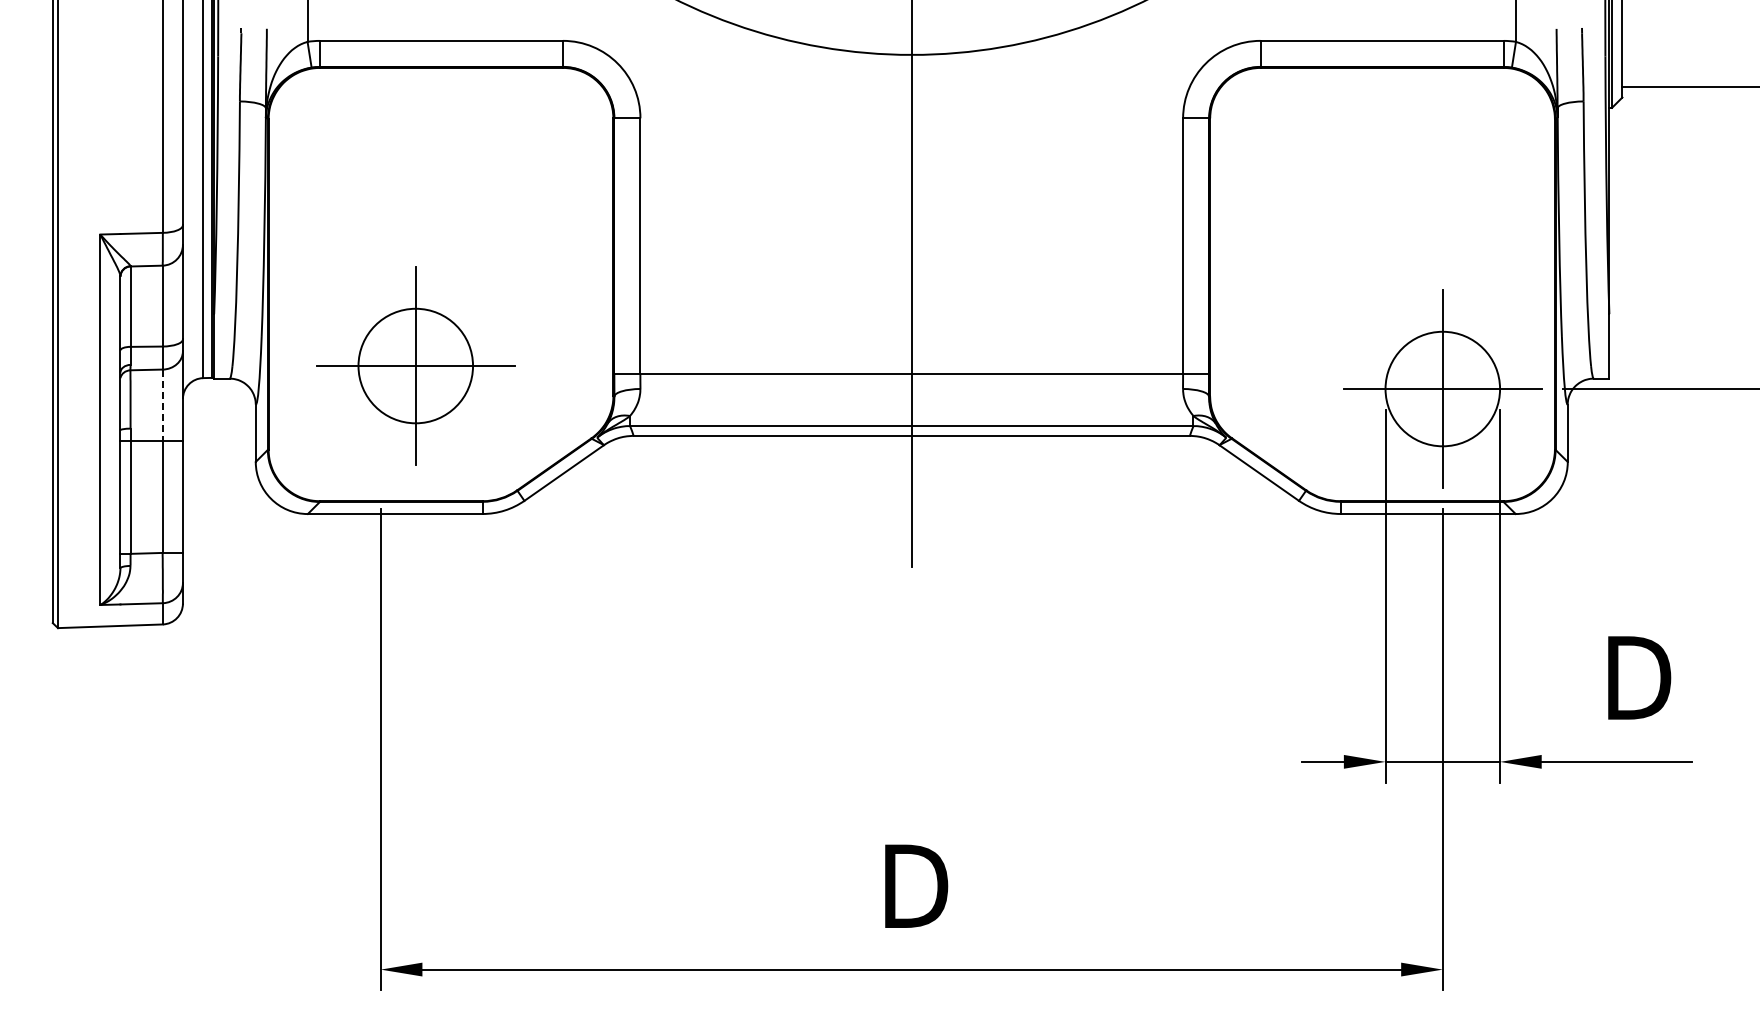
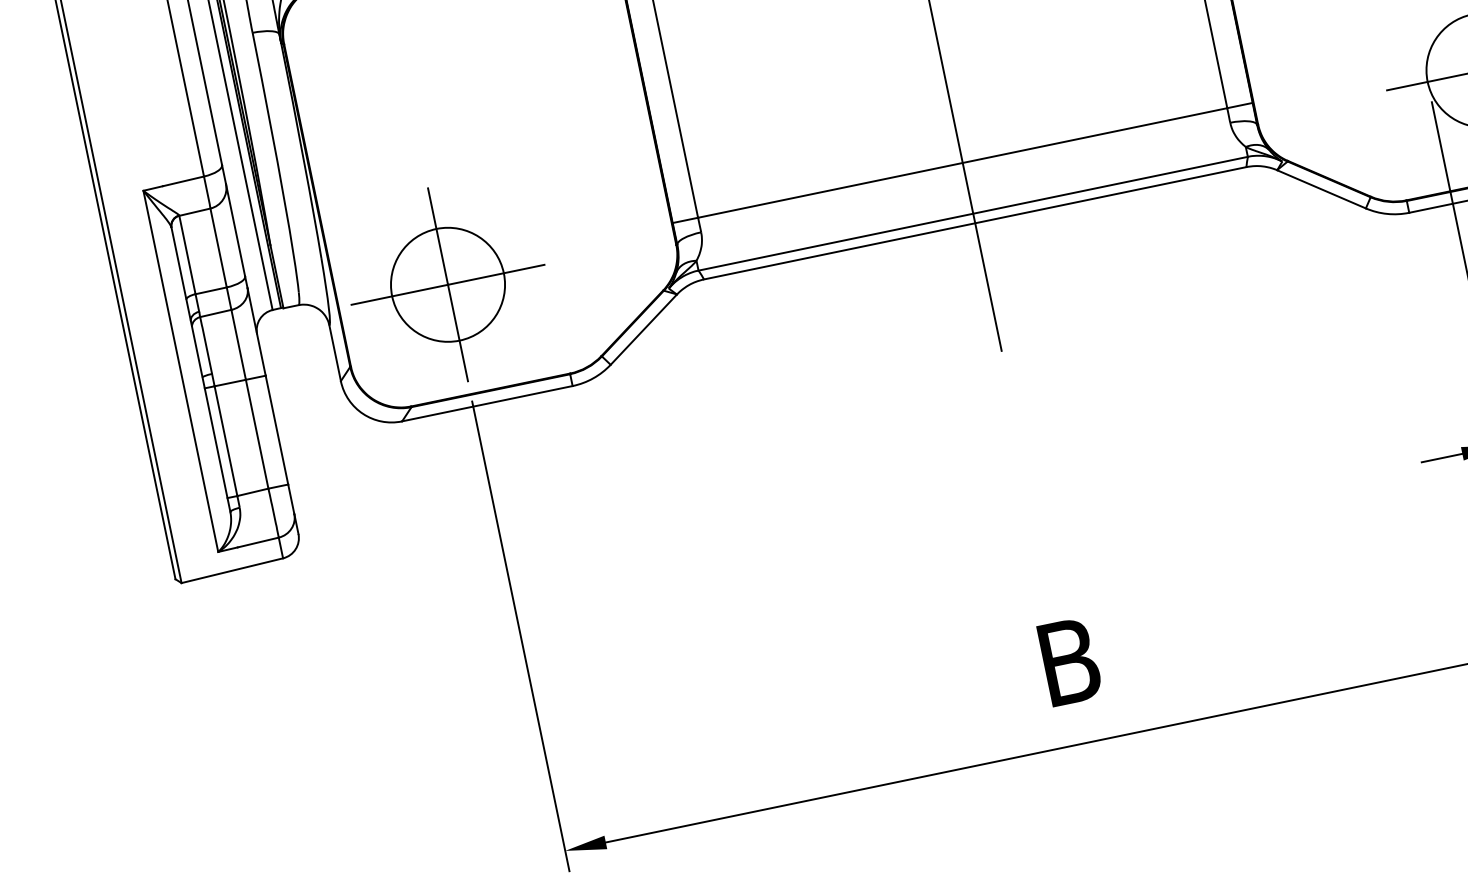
part: (415, 365) -> (447, 284), moved
line: (162, 405) -> (238, 344), dashed -> solid
text: (916, 885) -> (1070, 660), D -> B

